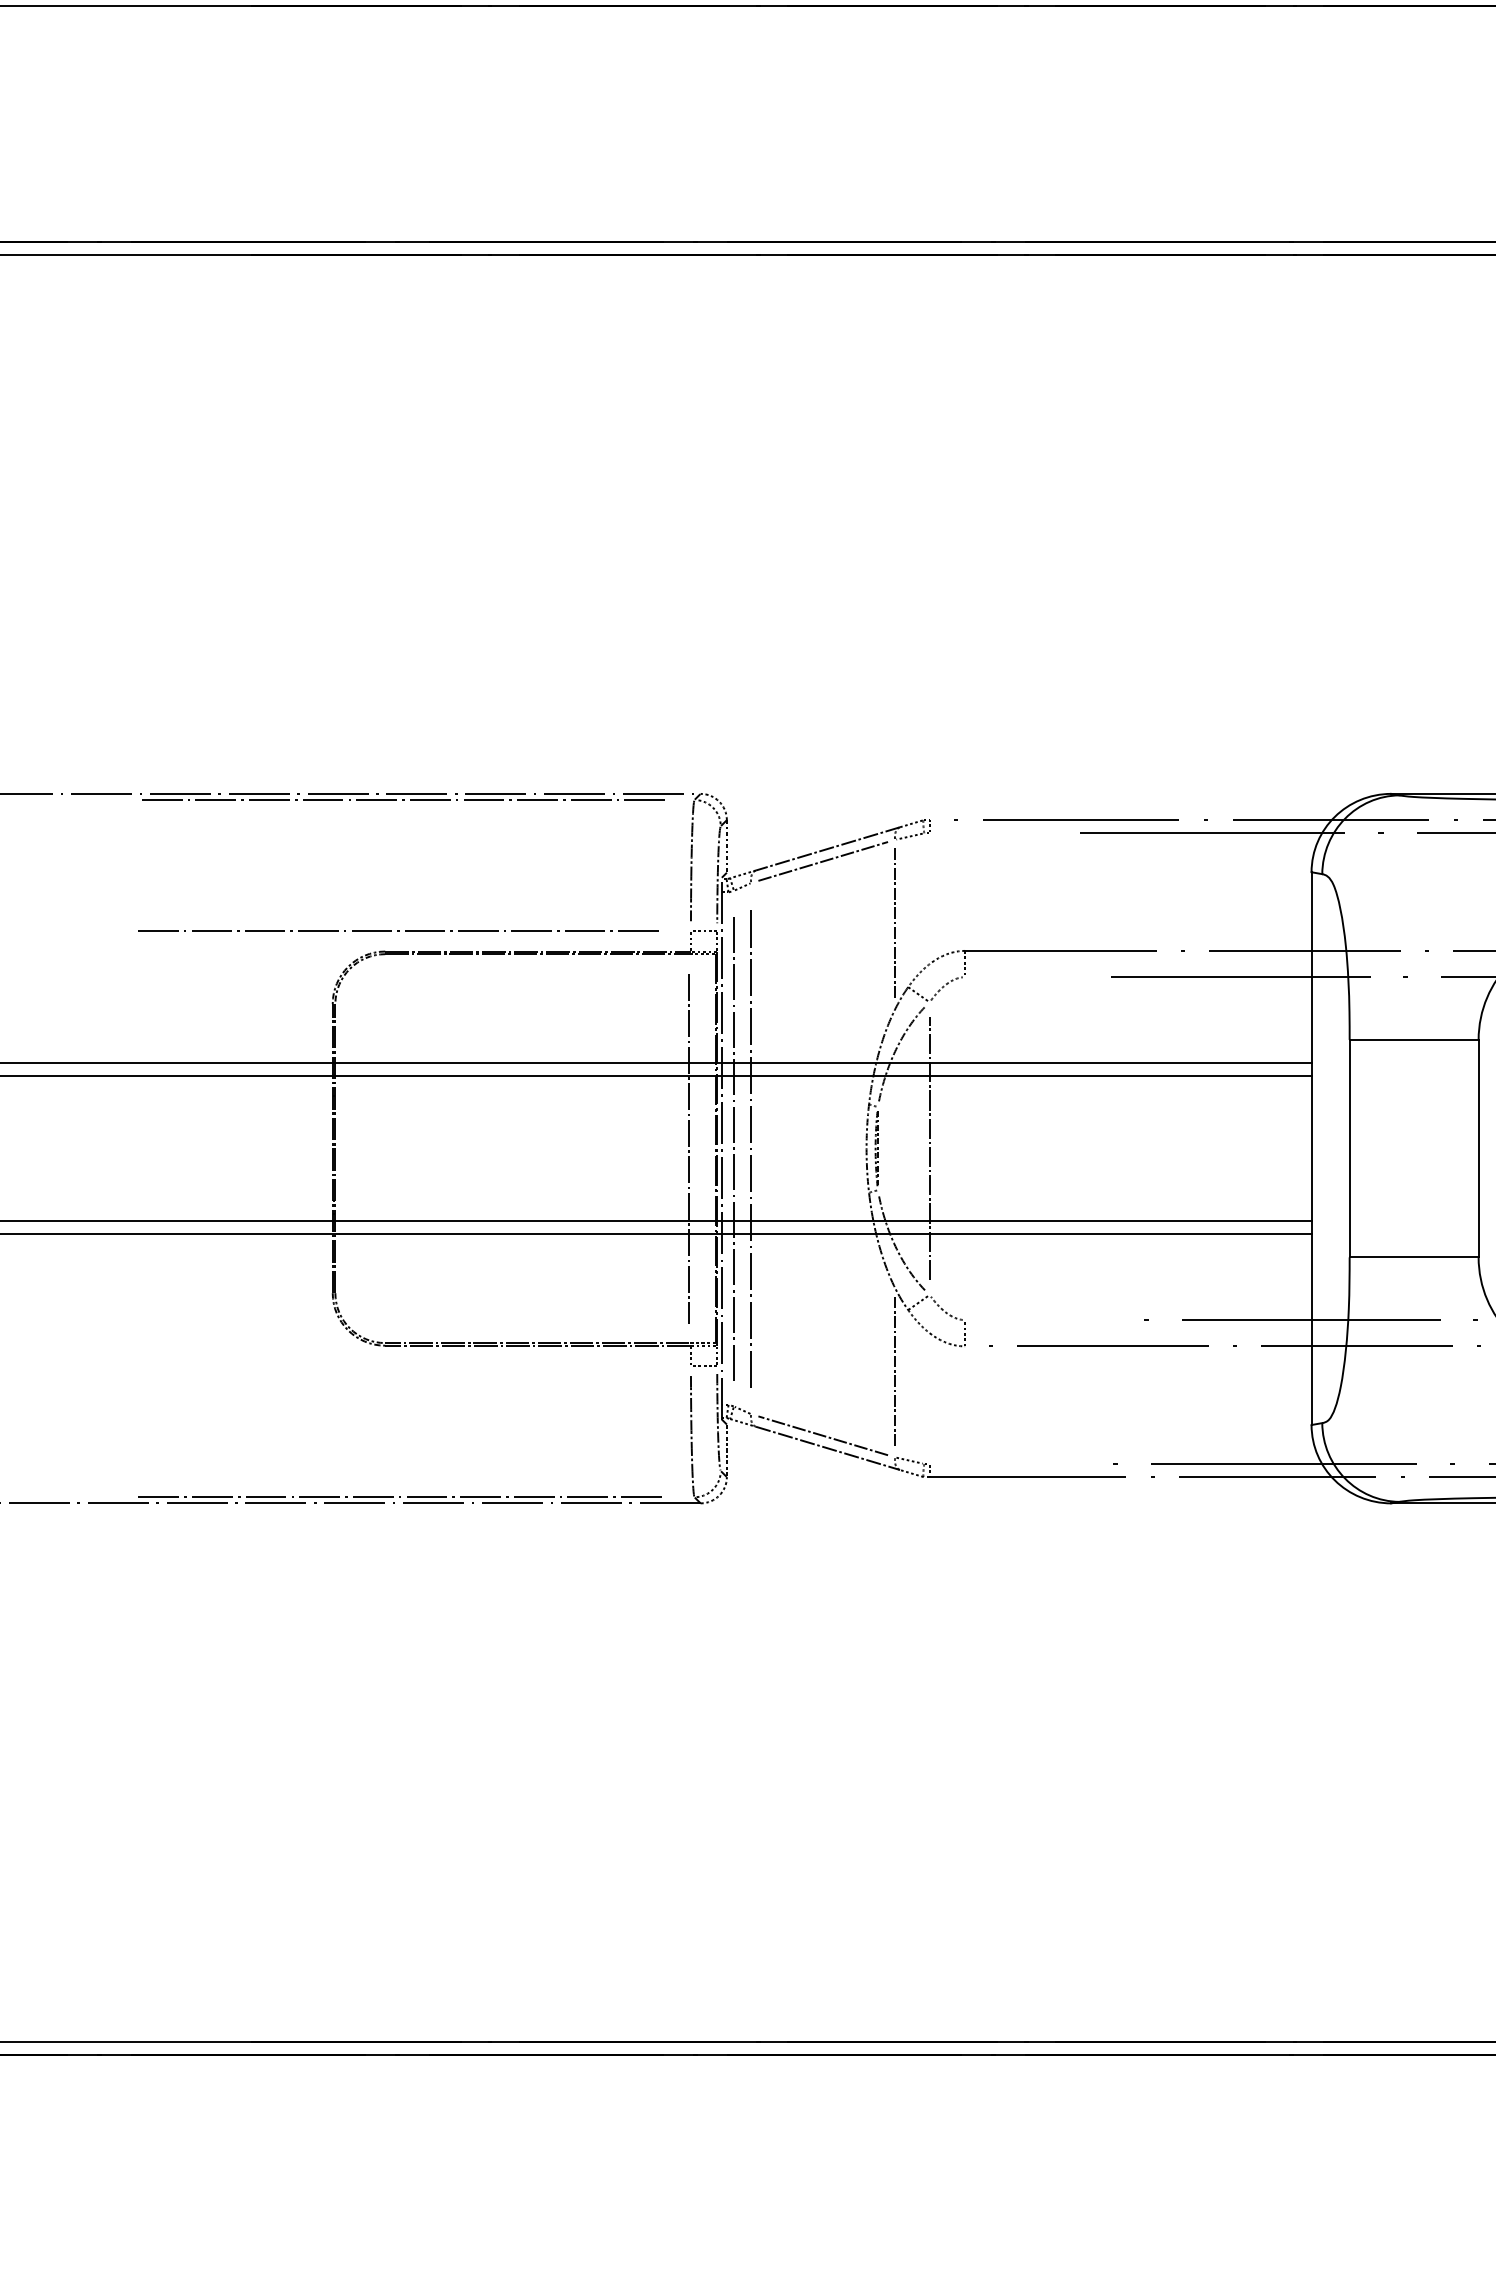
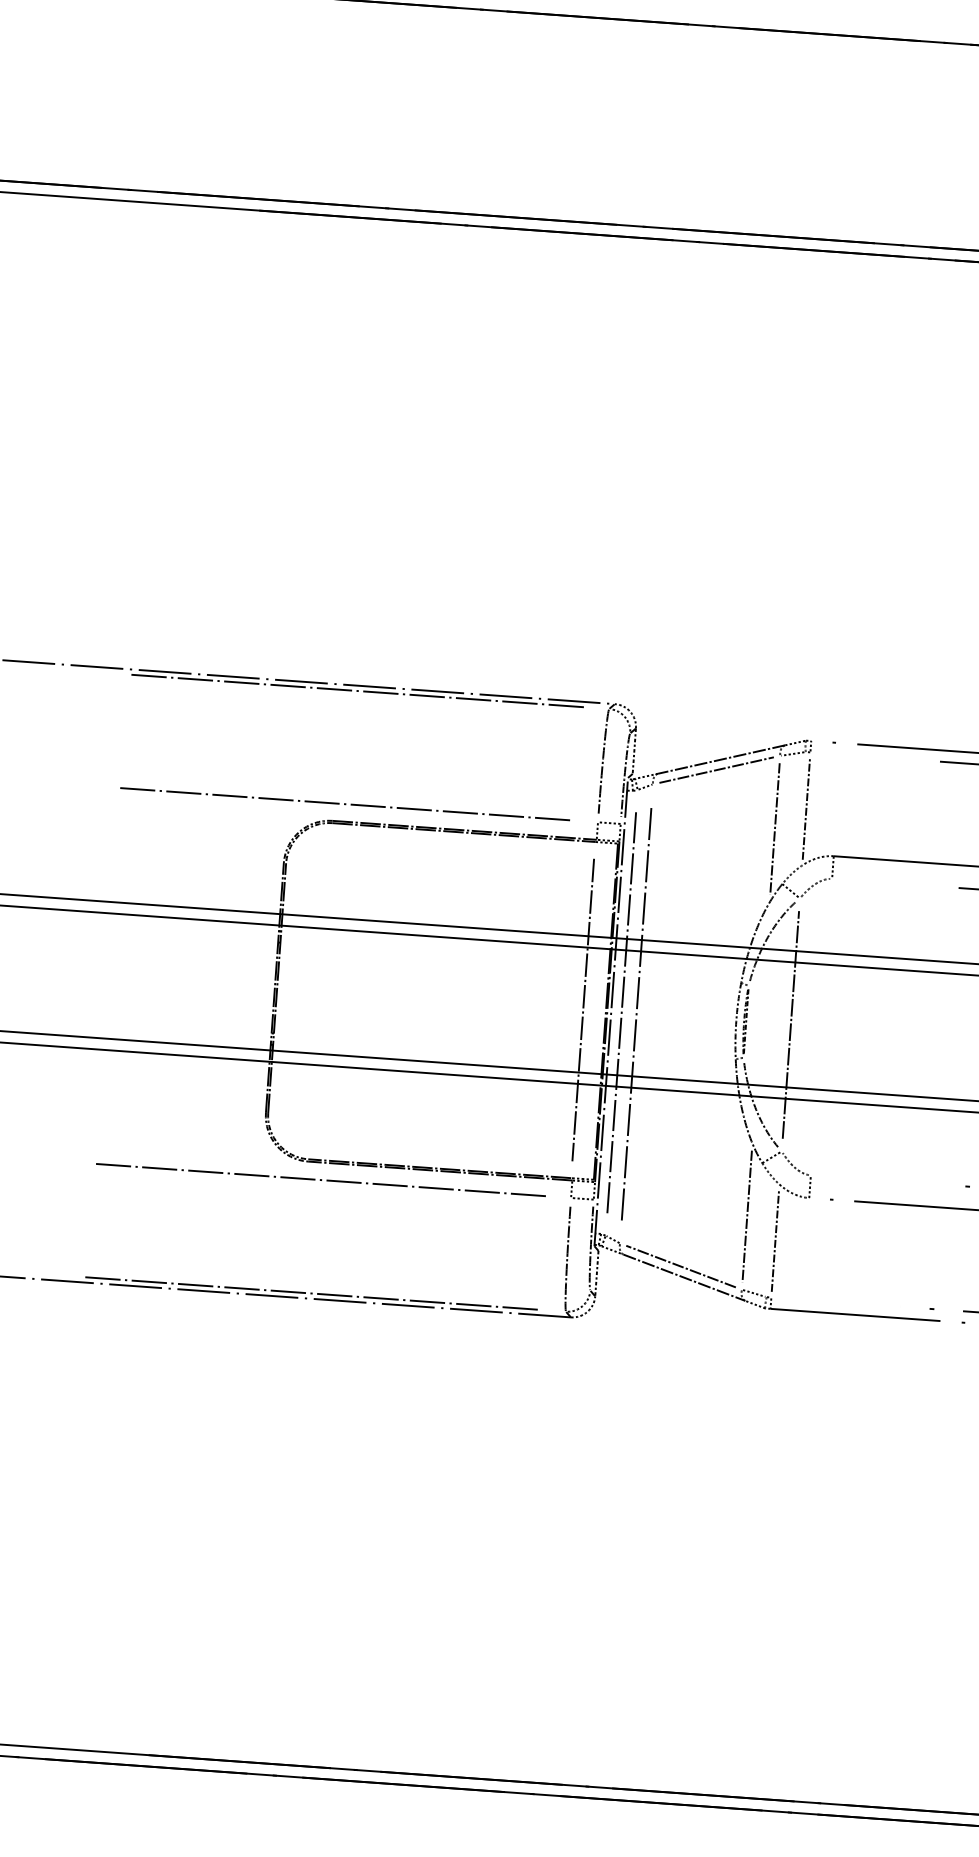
line: (929, 898) -> (806, 808), added
line: (401, 1365) -> (320, 1179), added
line: (929, 1398) -> (775, 1240), added

